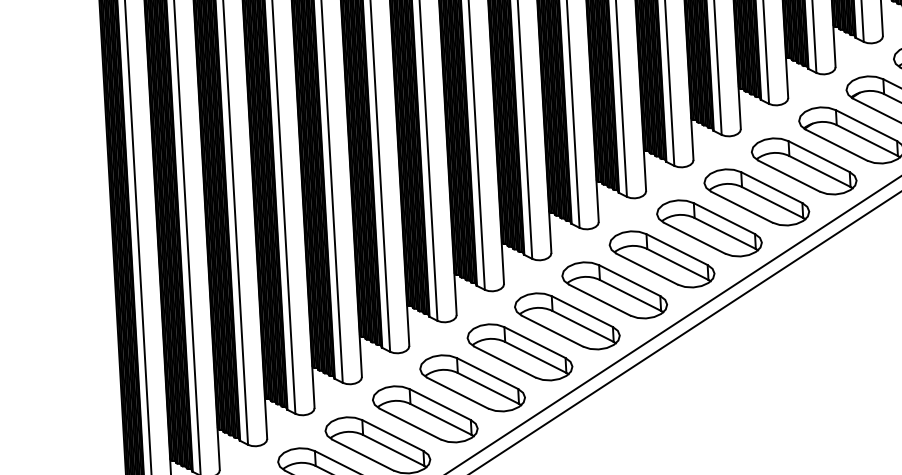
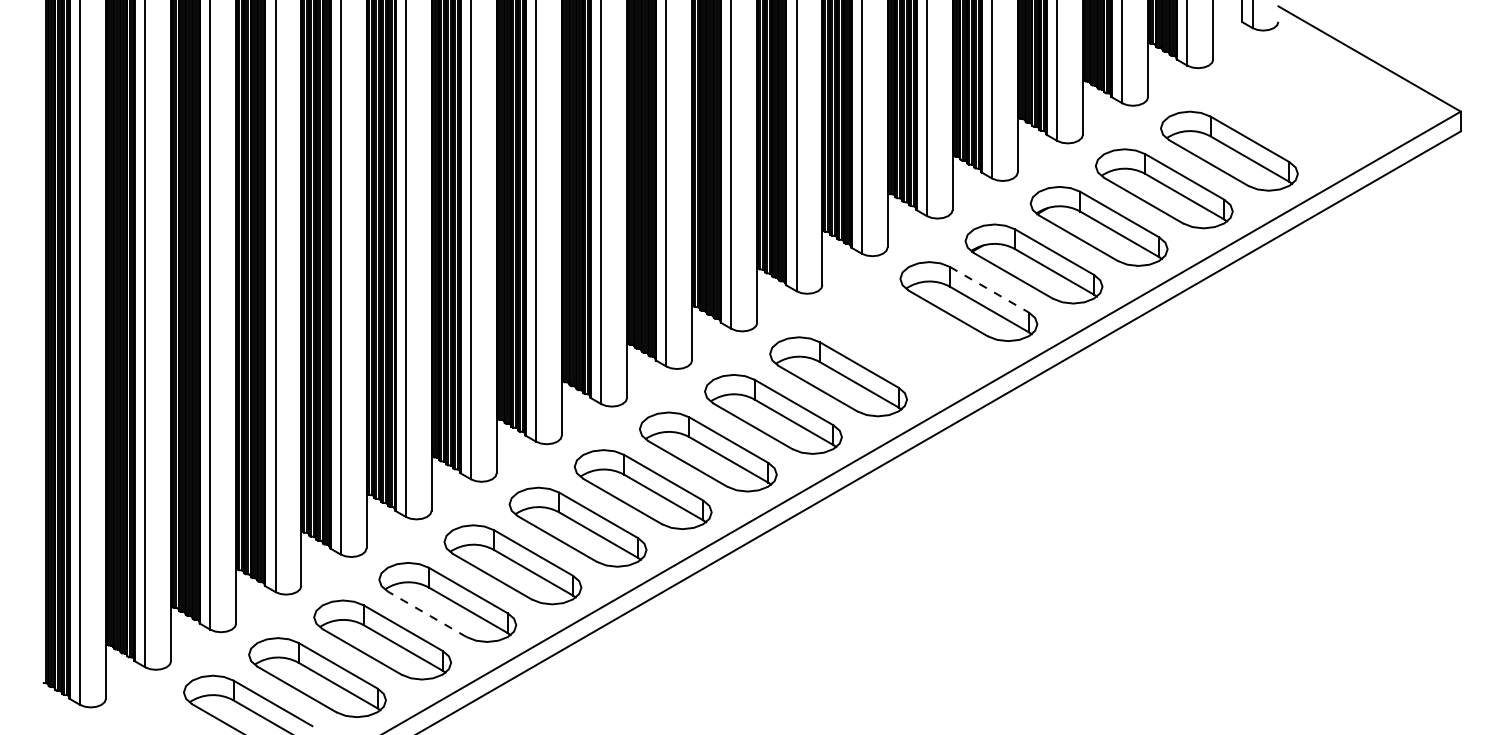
line: (819, 156) -> (989, 289), solid -> dashed
part: (756, 196) -> (903, 338), removed
line: (410, 424) -> (427, 614), solid -> dashed

